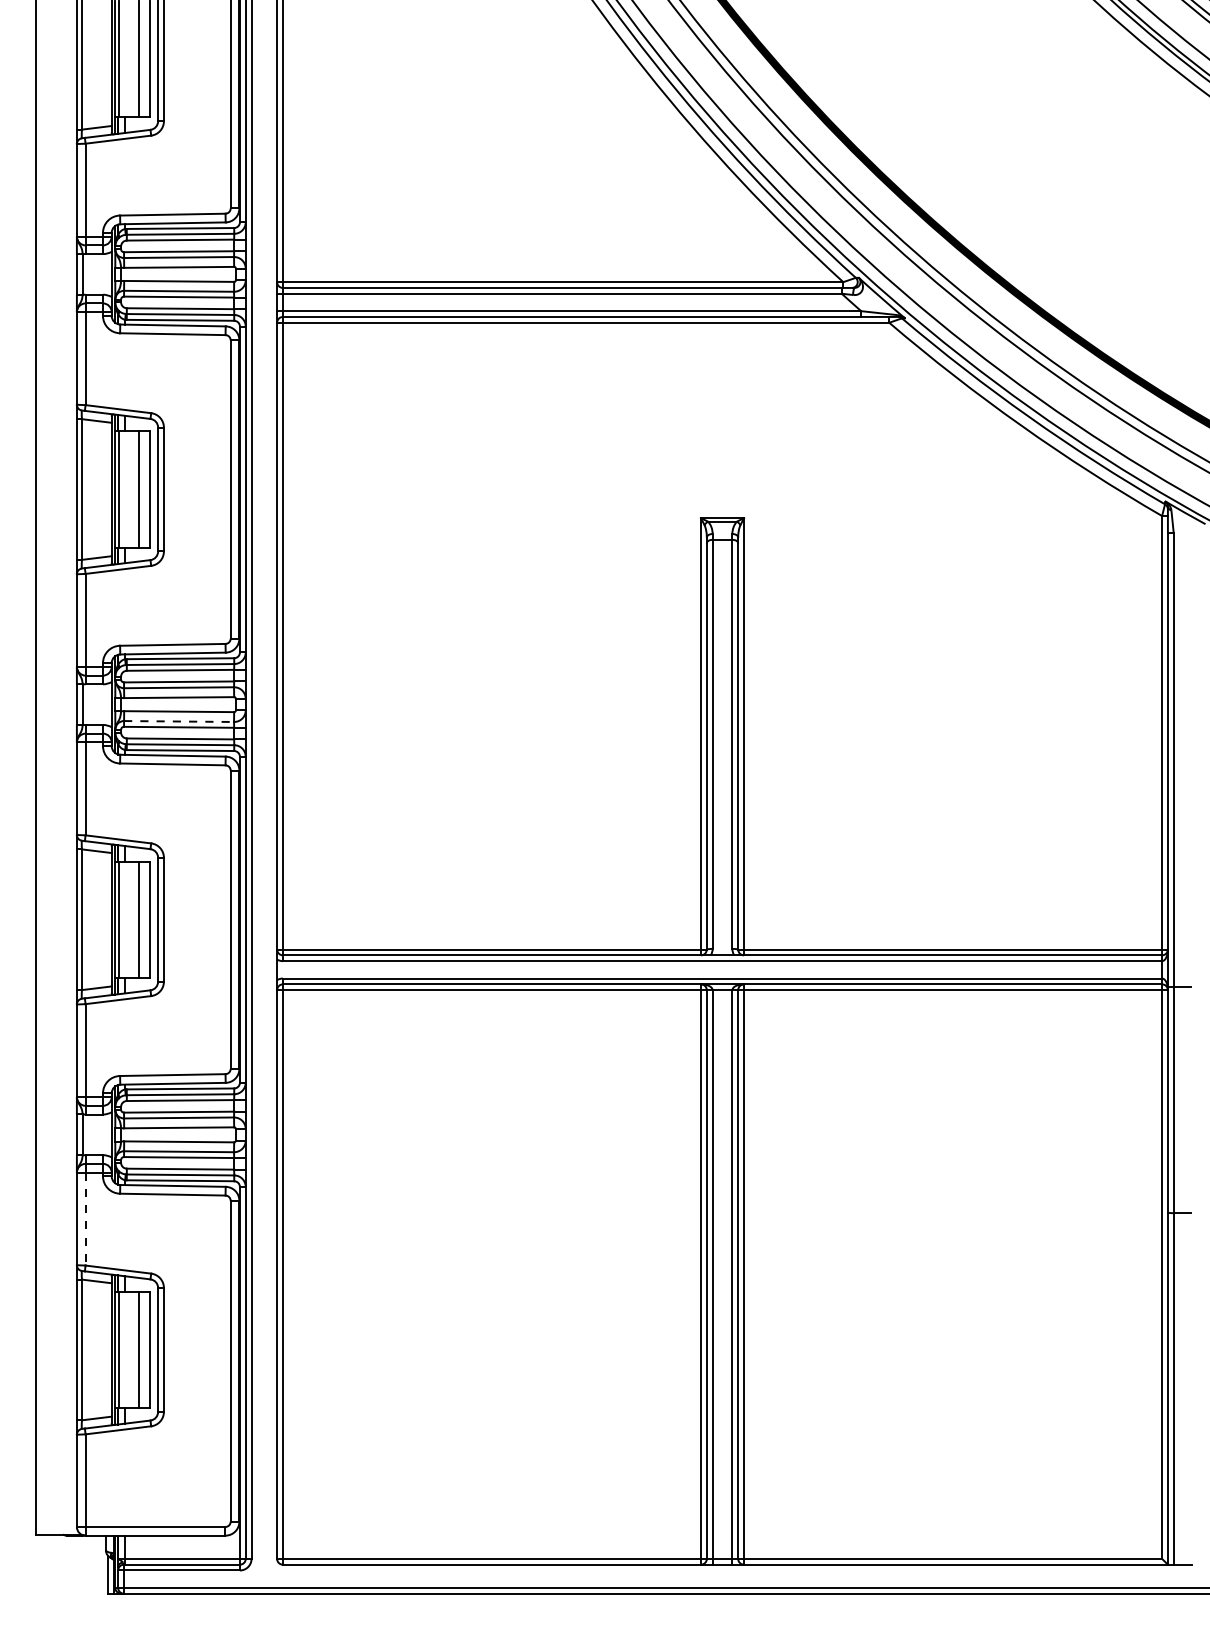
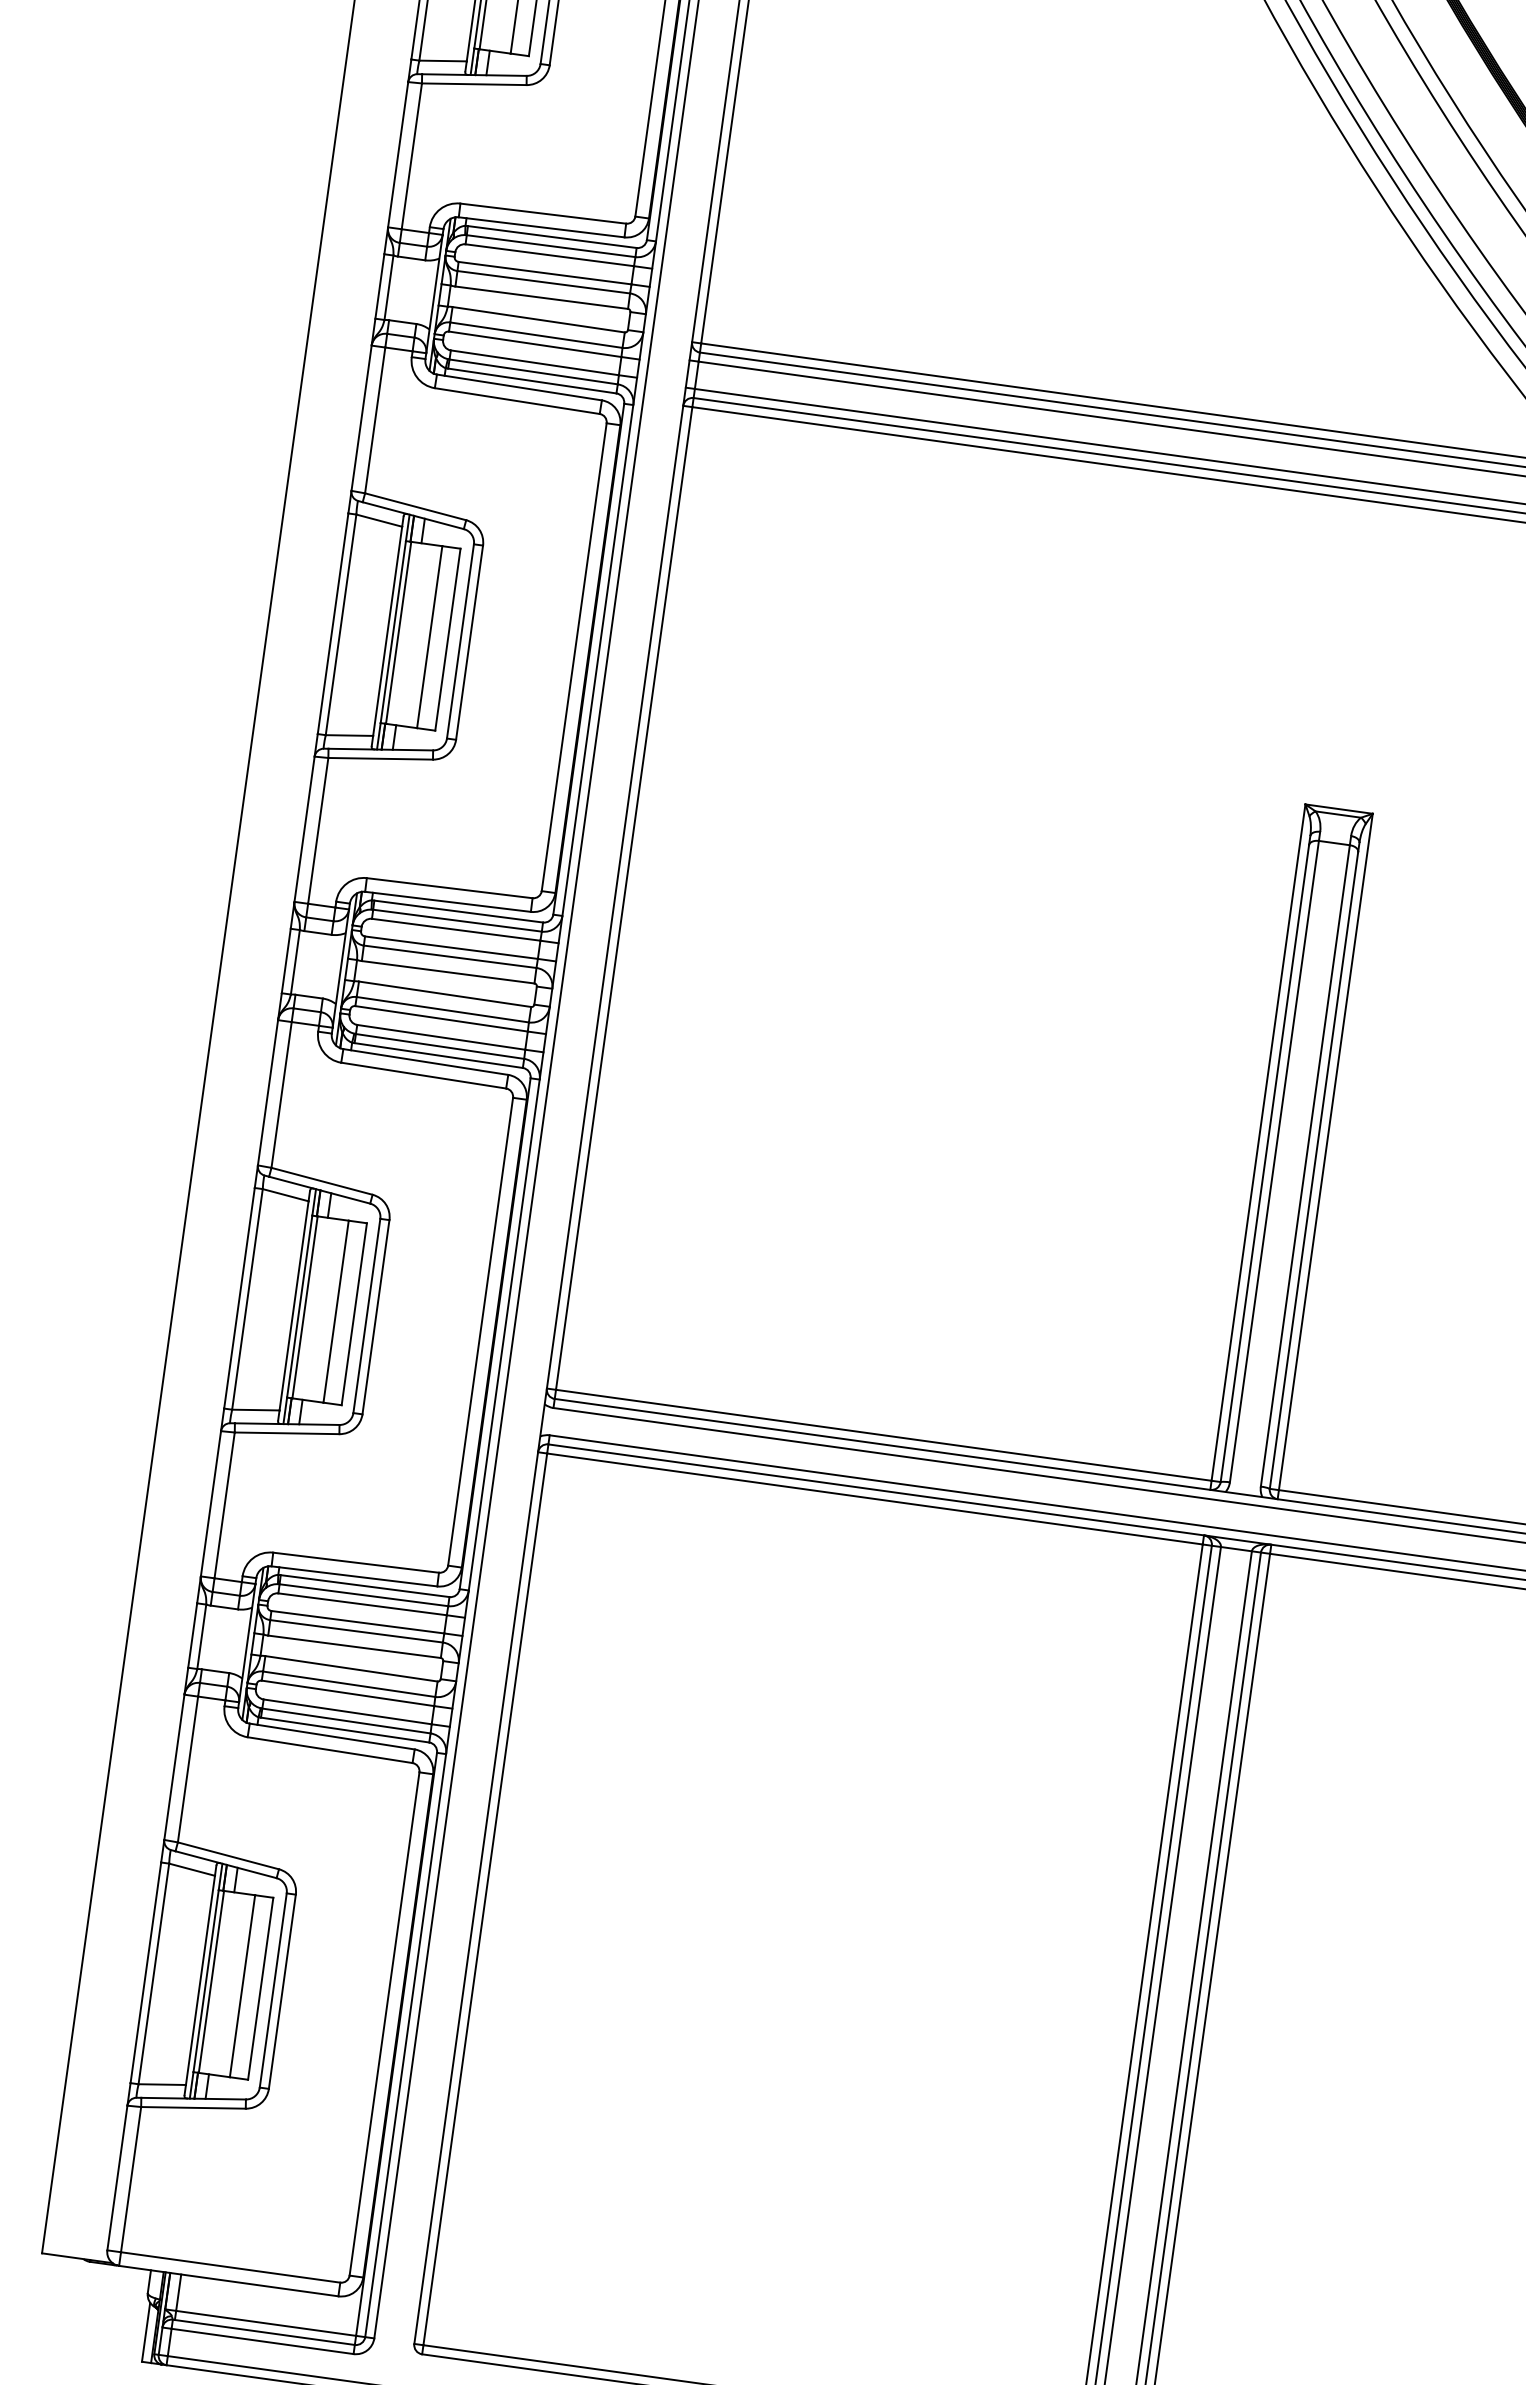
line: (179, 721) -> (443, 1009), dashed -> solid
line: (85, 1219) -> (187, 1770), dashed -> solid

